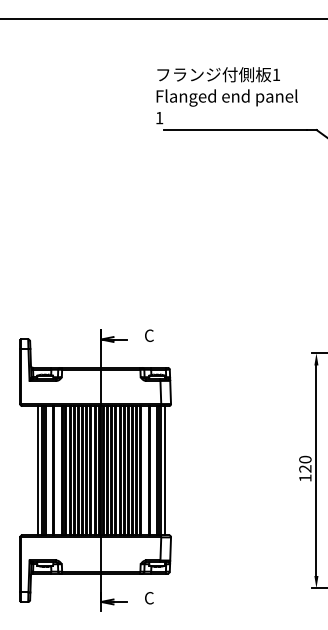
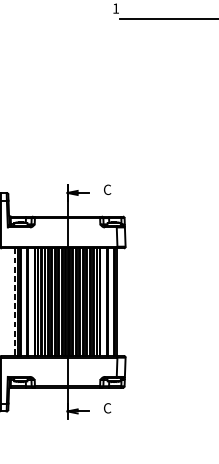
line: (37, 470) -> (14, 302), solid -> dashed
line: (164, 470) -> (120, 302), removed

